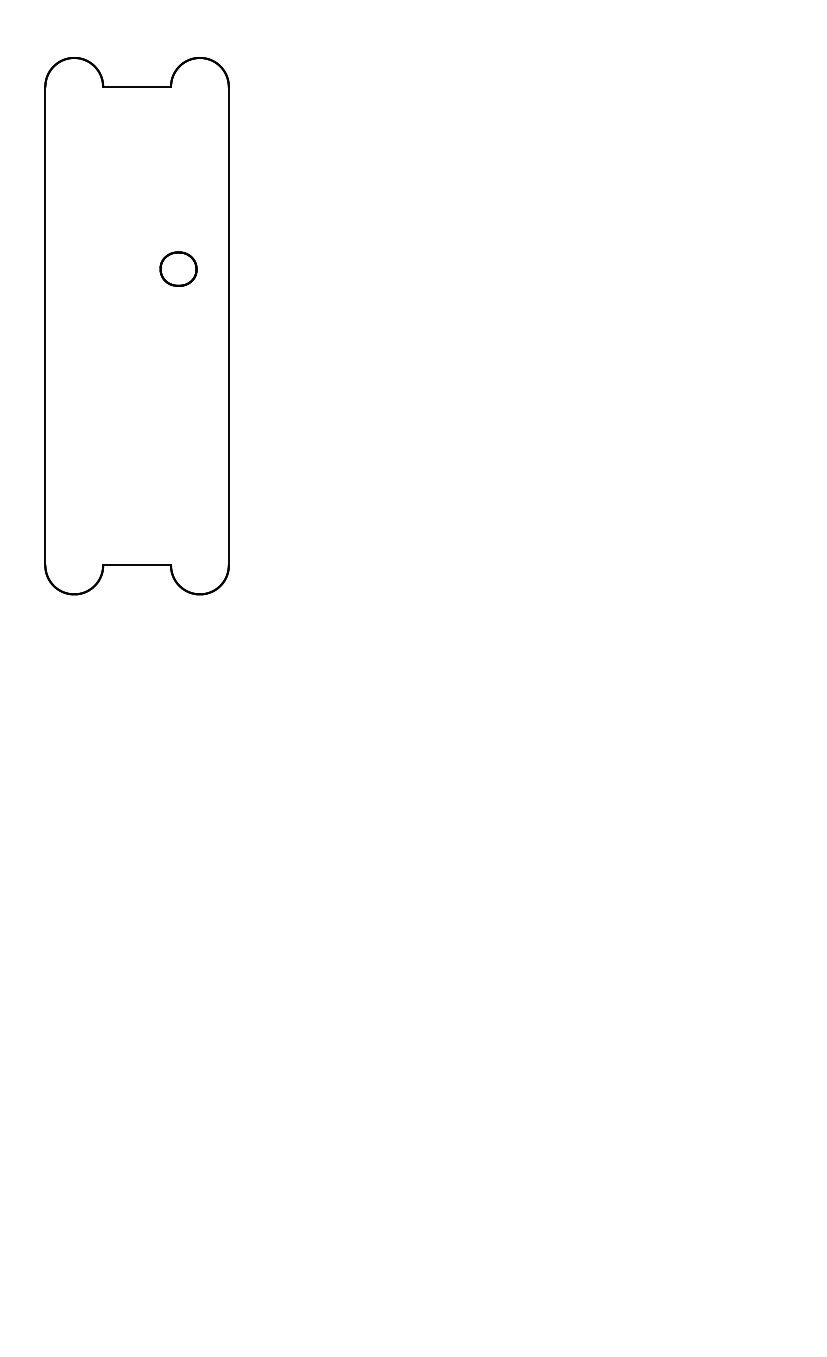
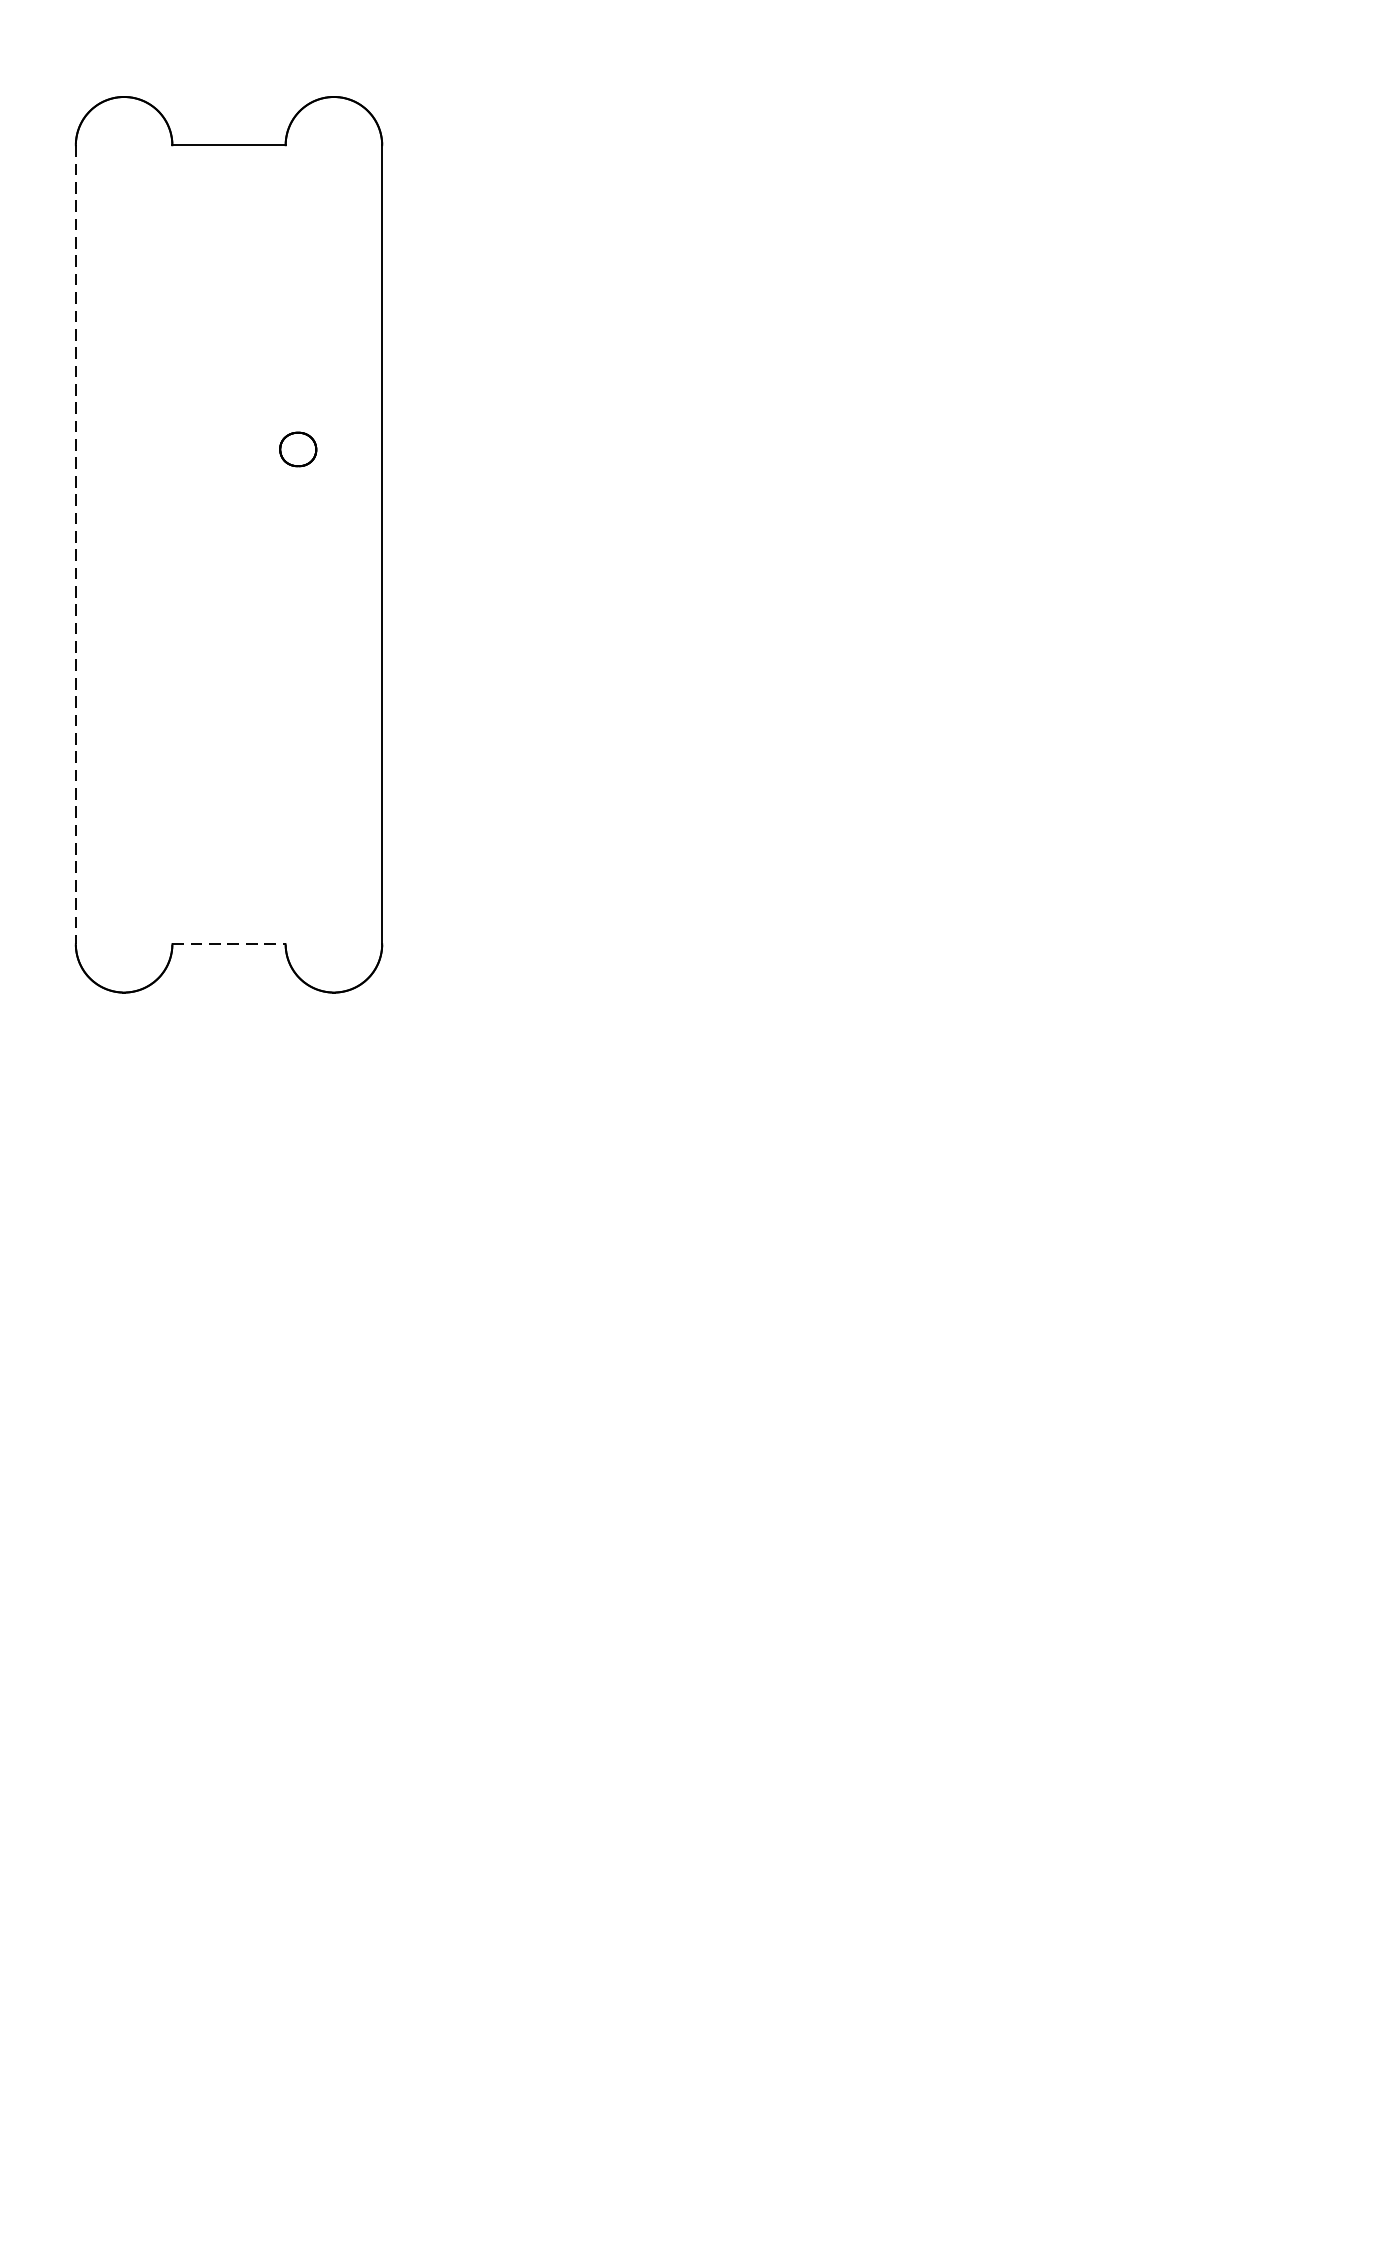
part: (178, 268) -> (298, 448), size x0.6
line: (45, 326) -> (76, 545), solid -> dashed
line: (137, 565) -> (229, 944), solid -> dashed

